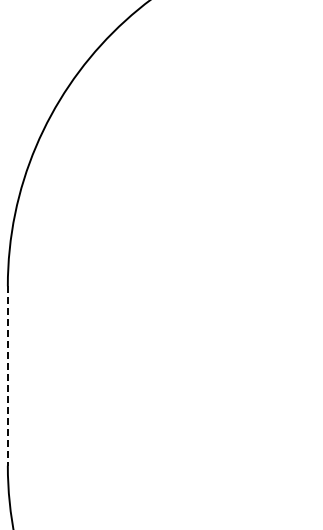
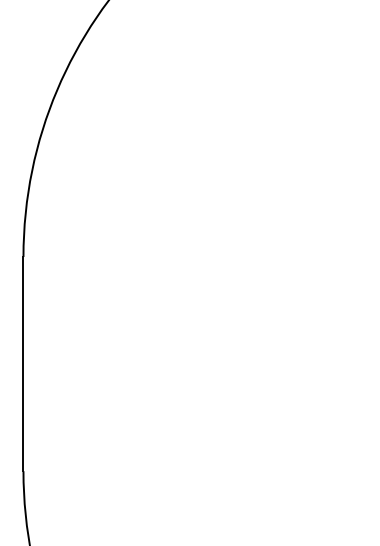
line: (7, 375) -> (23, 363), dashed -> solid

